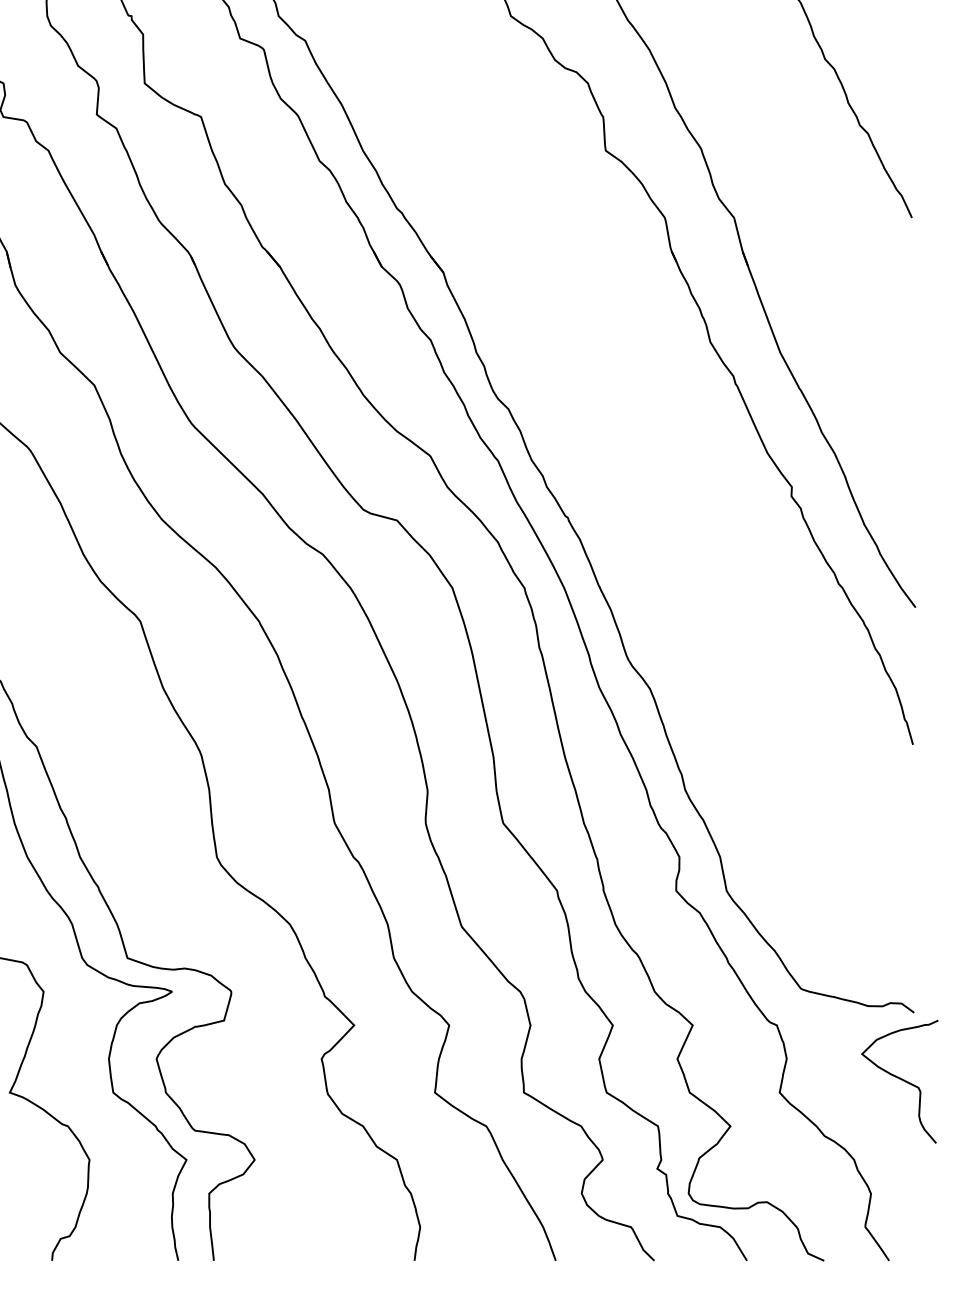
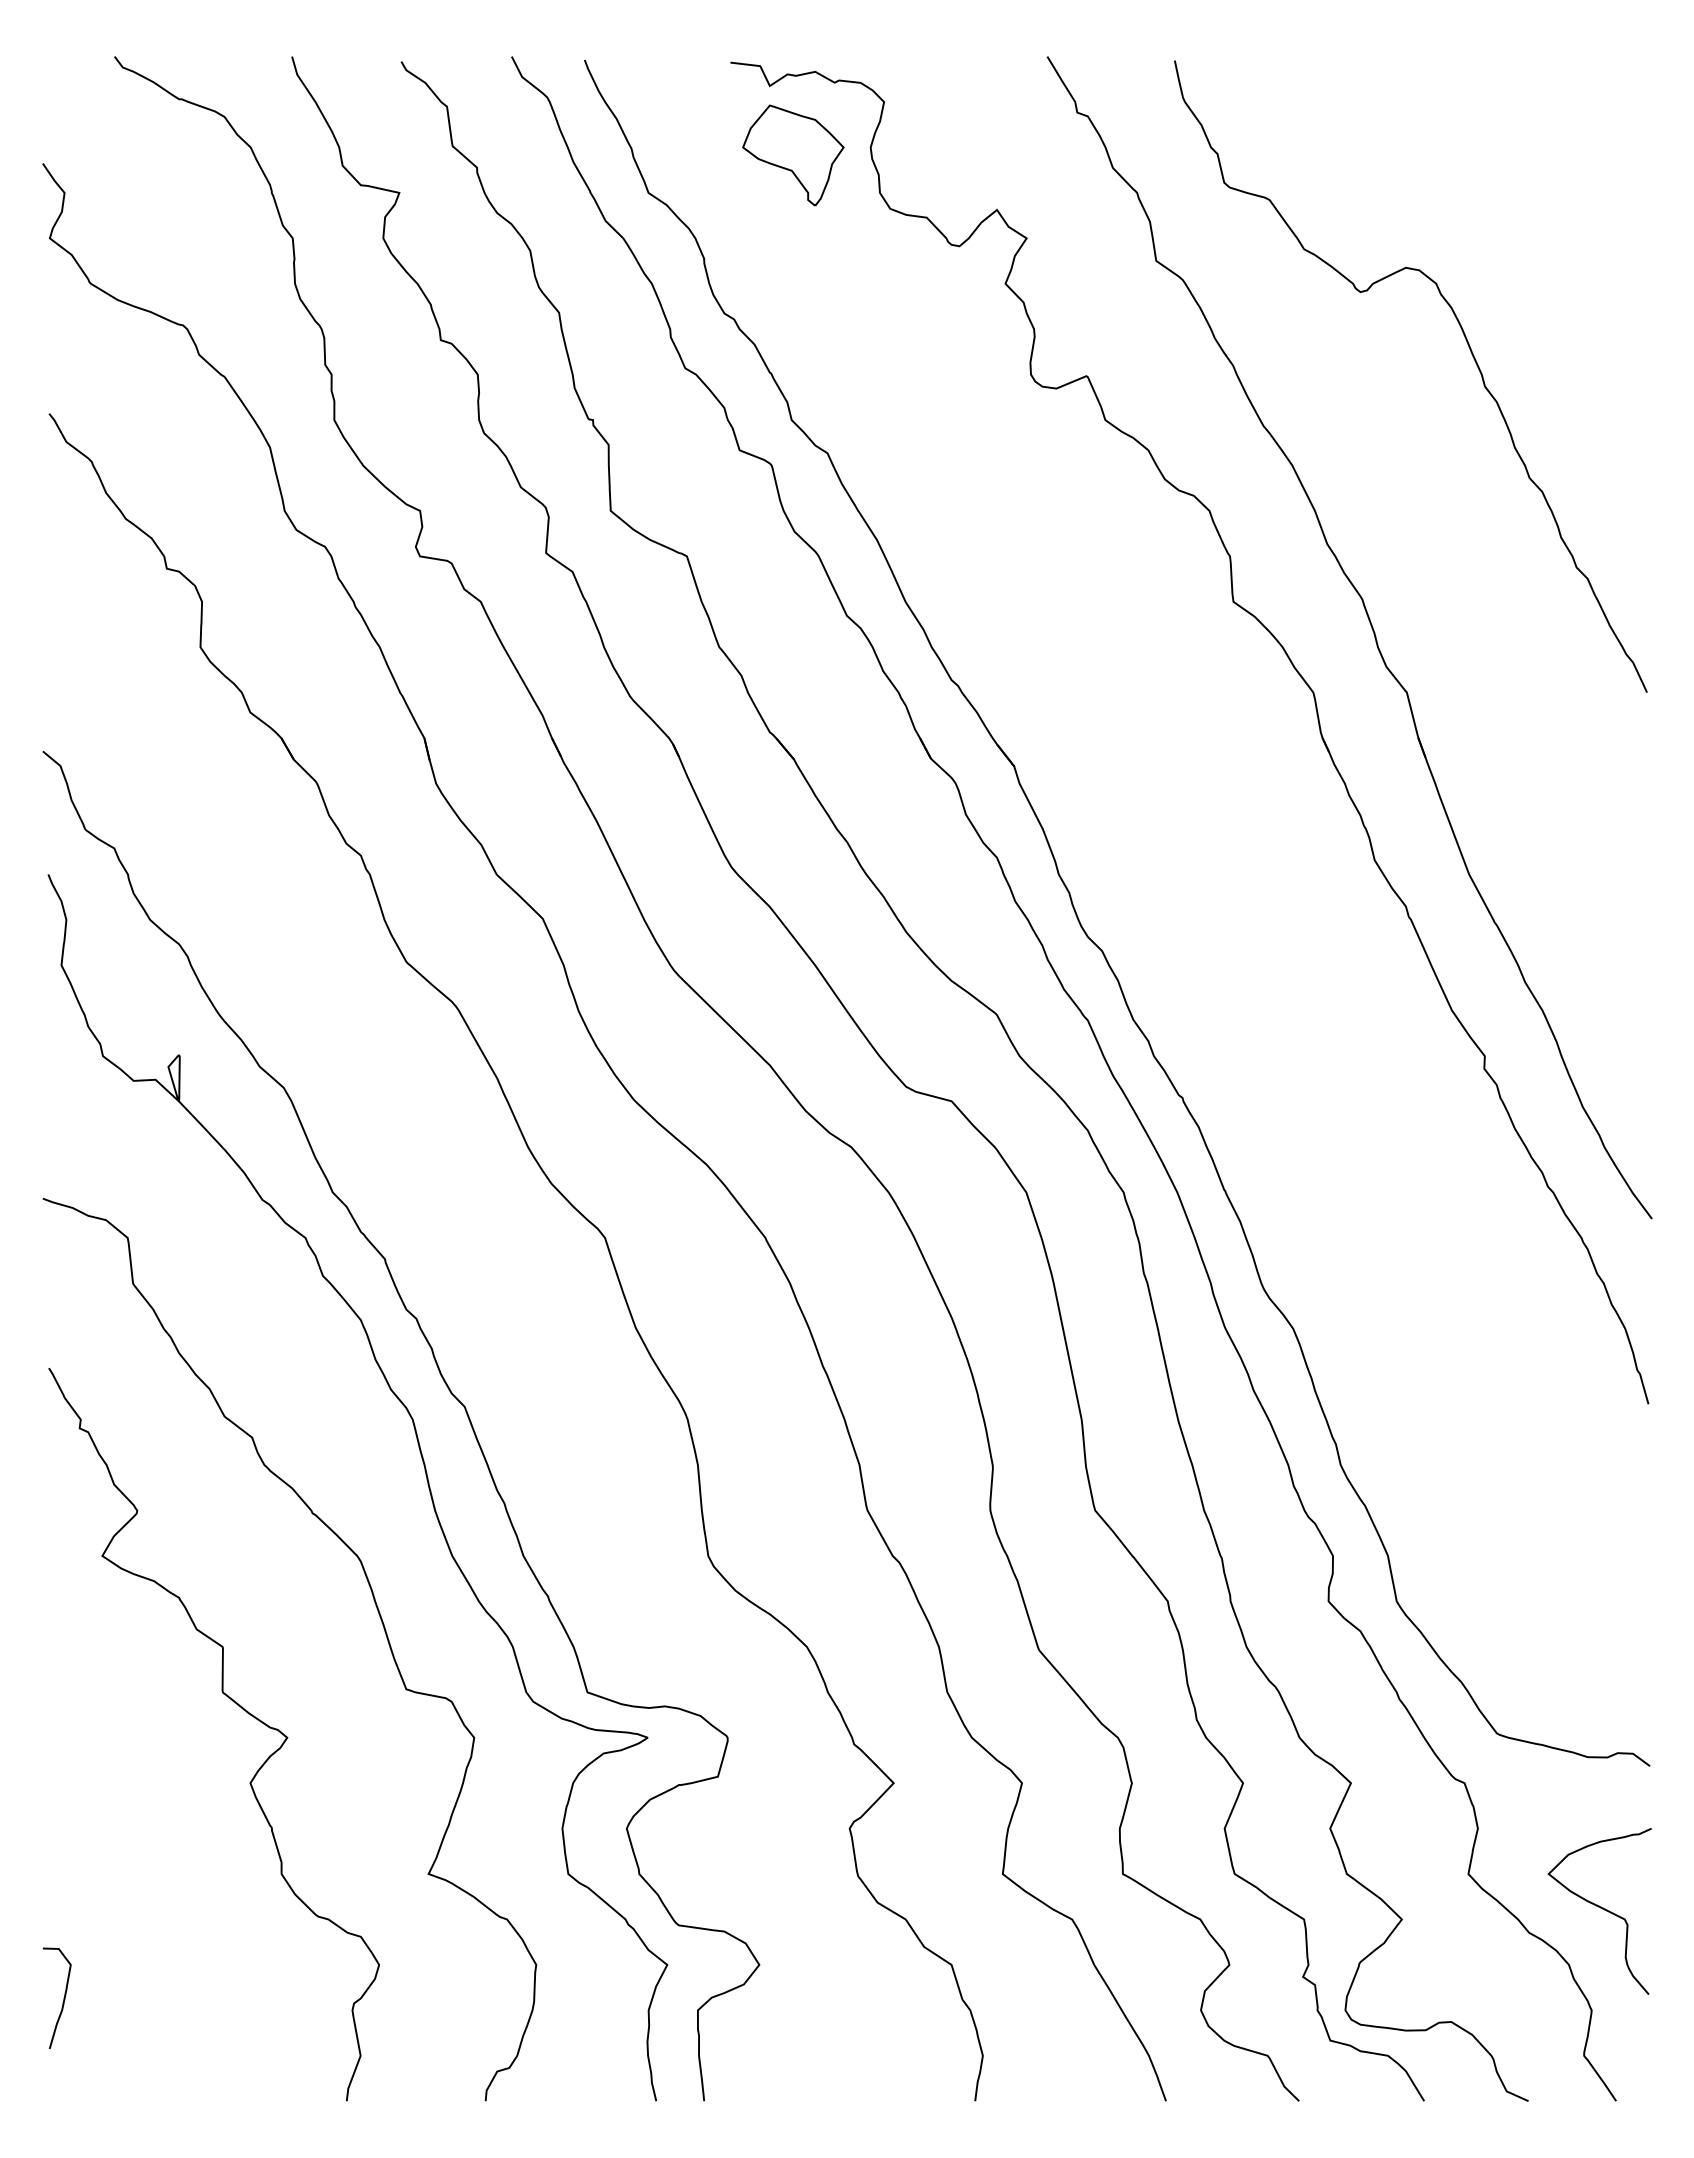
curve: (900, 1079) -> (1600, 1908), moved

